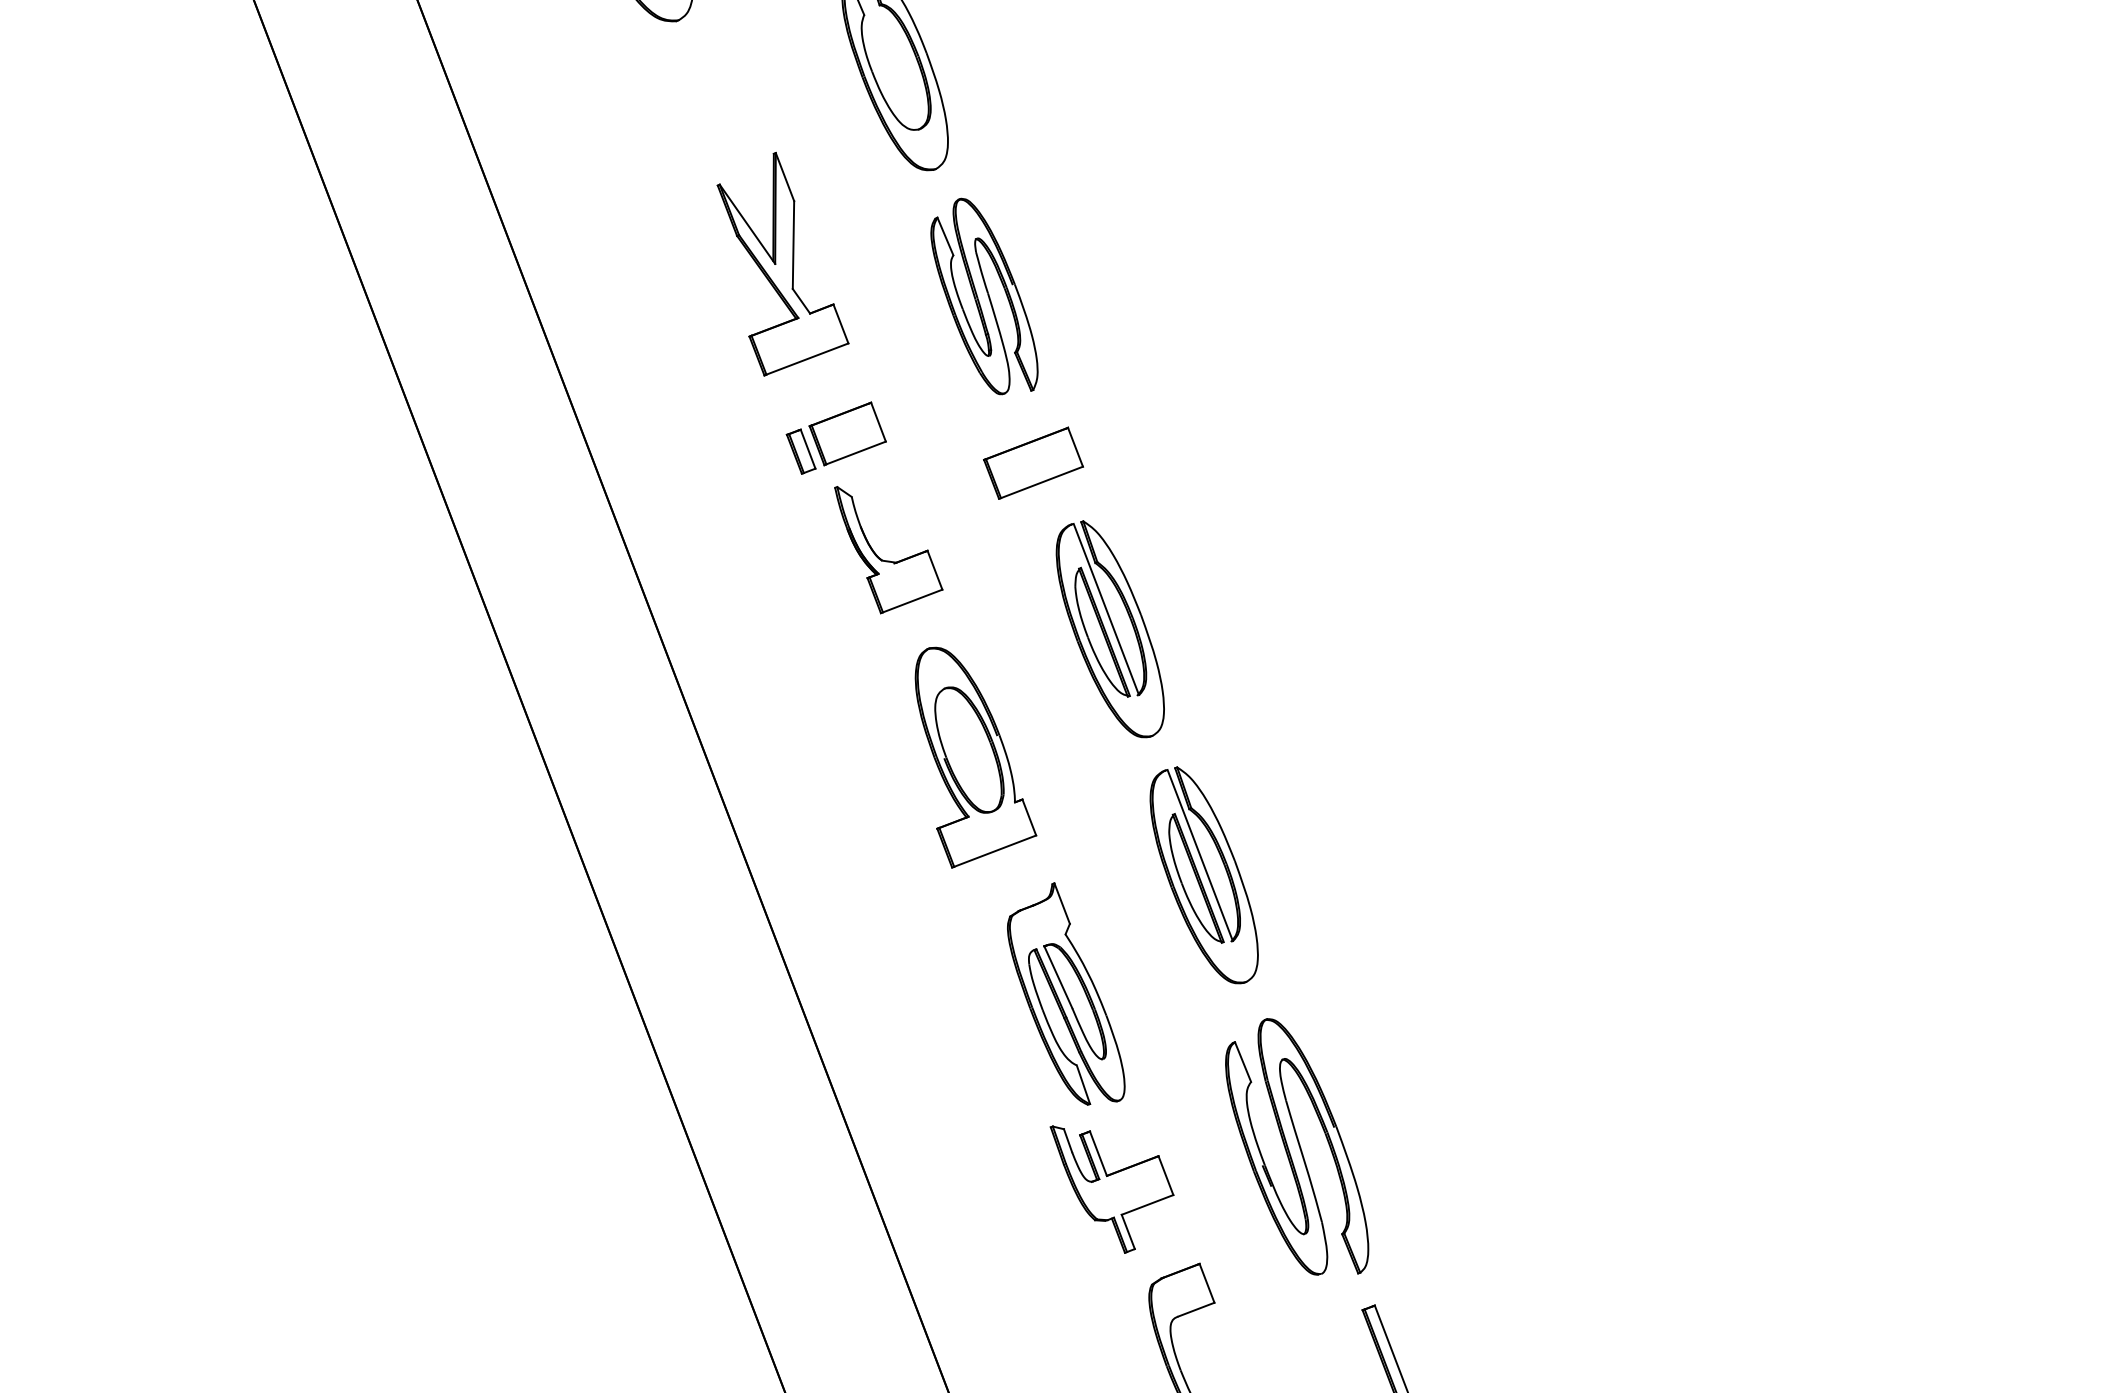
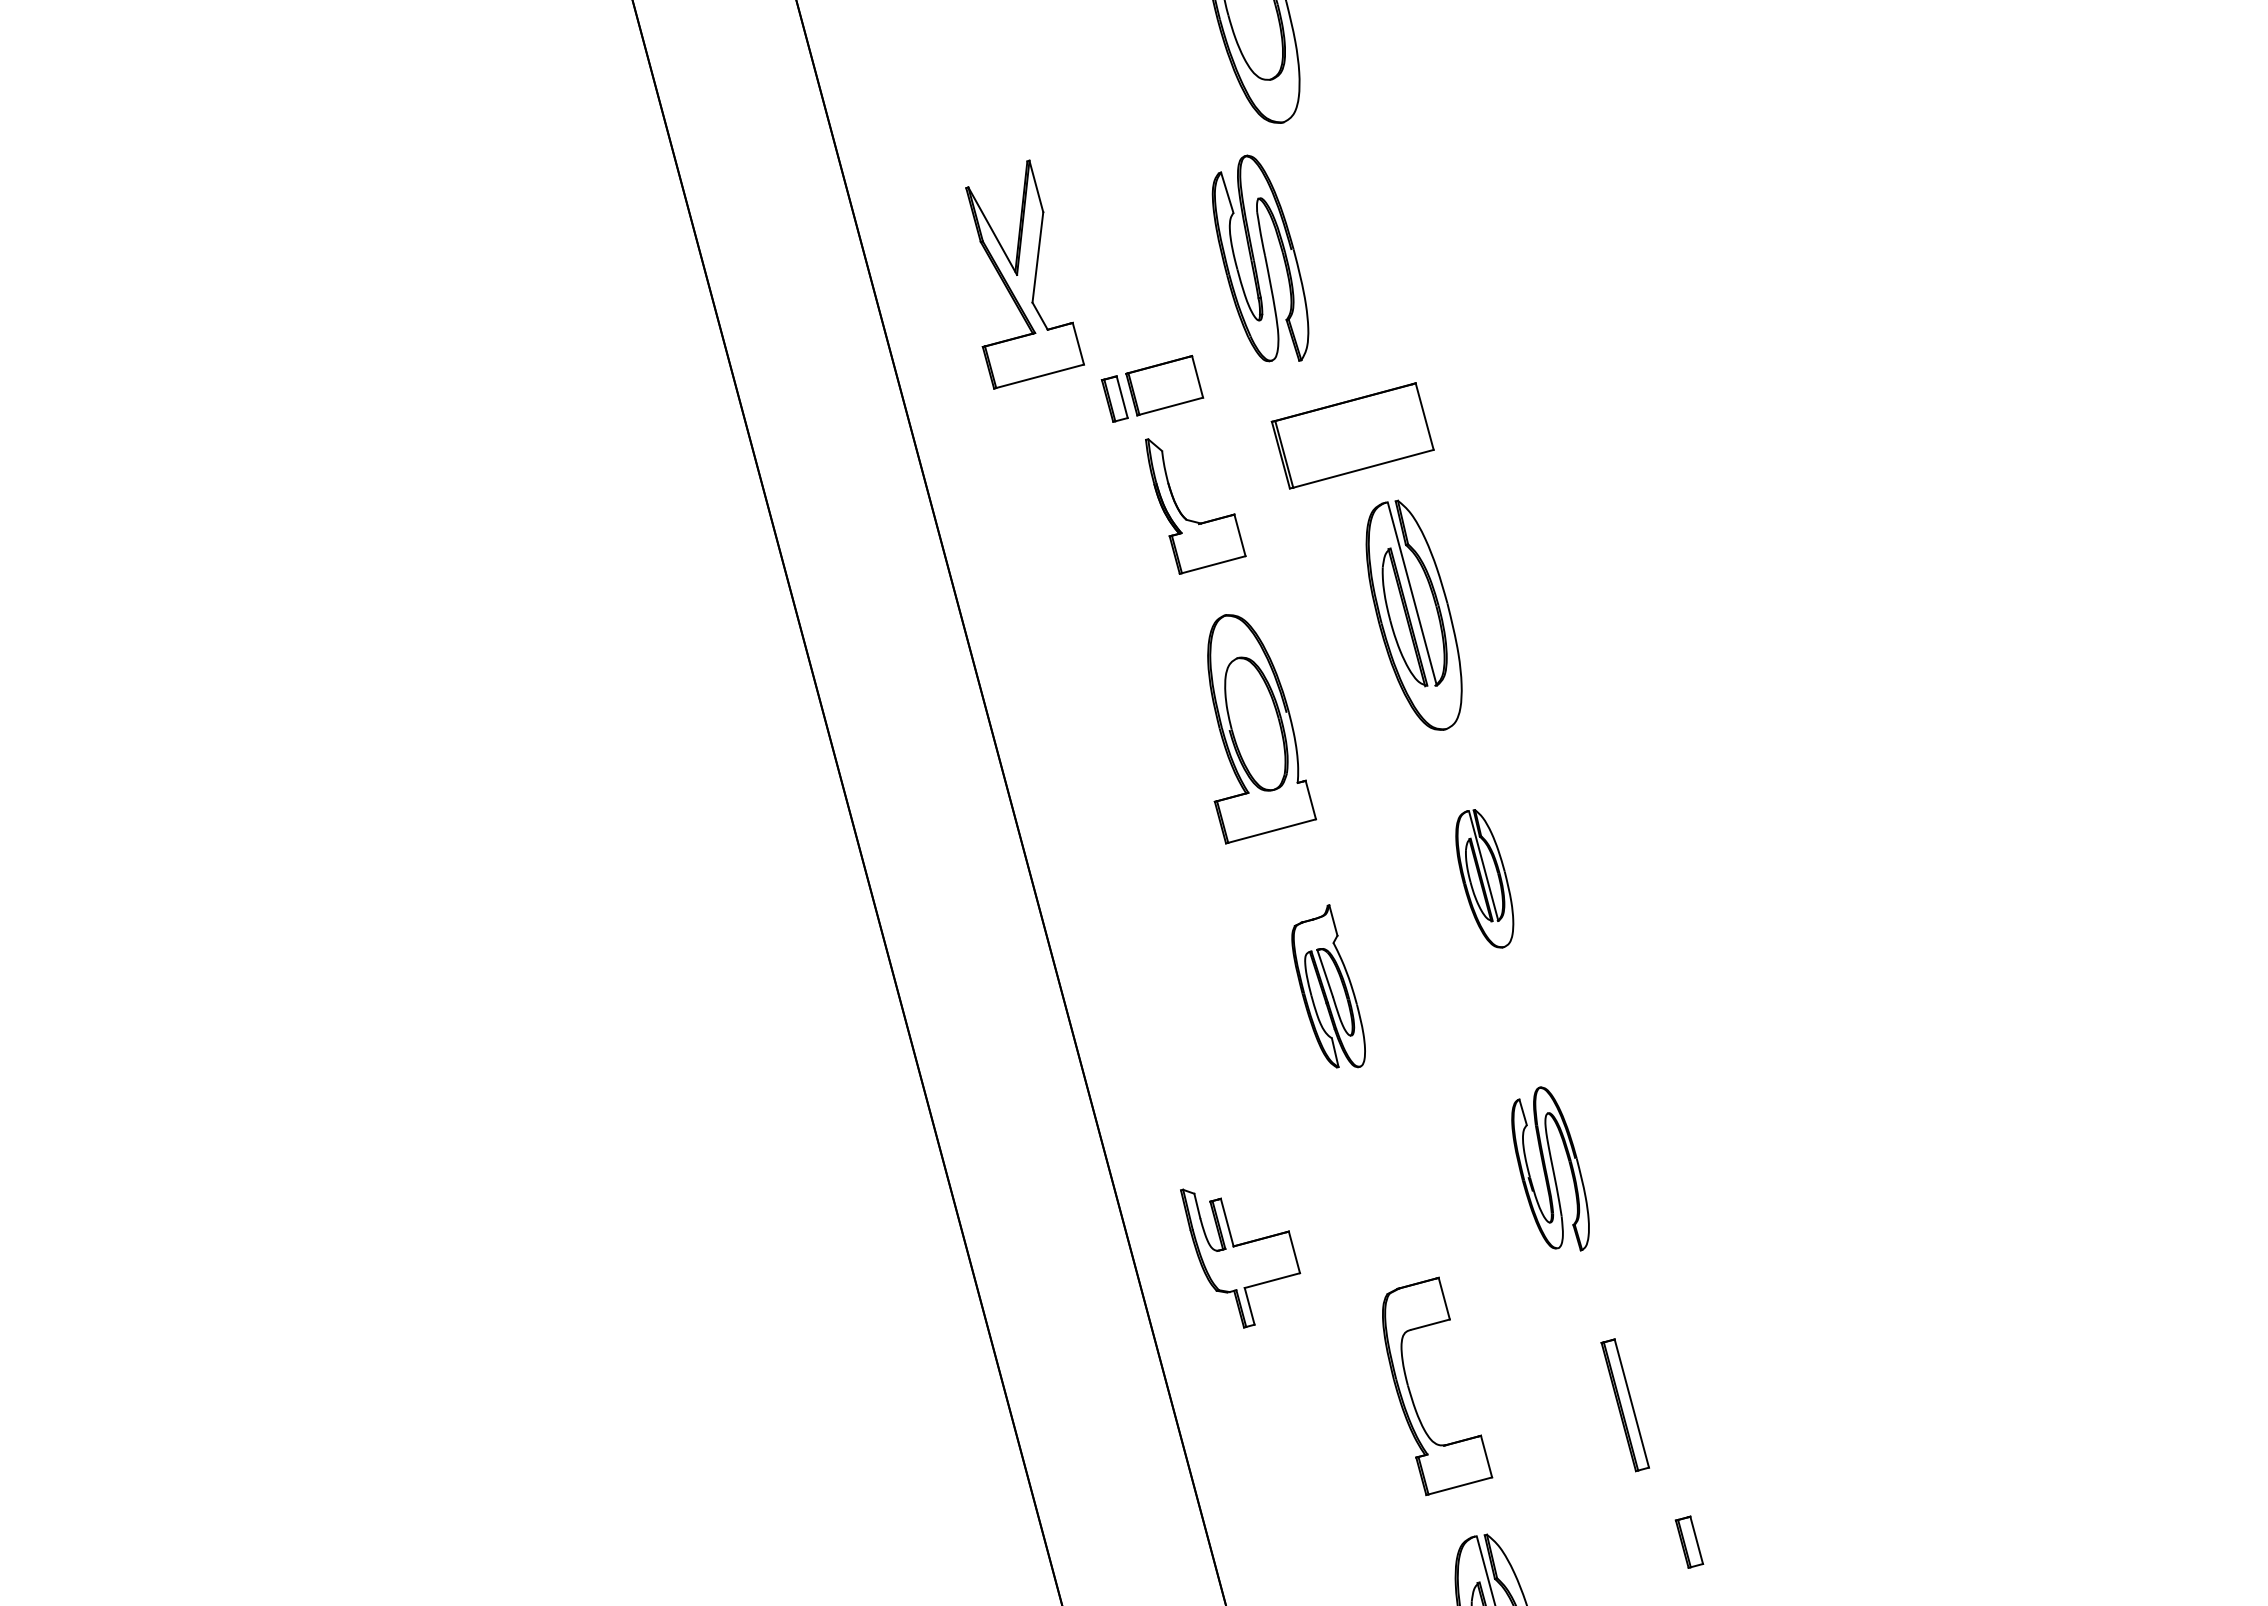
part: (782, 262) -> (1024, 274), moved
part: (983, 296) -> (1260, 258), moved
part: (1033, 463) -> (1352, 435), size x1.6
part: (1203, 875) -> (1484, 878), size x0.6
part: (1064, 994) -> (1328, 986), size x0.7
part: (1296, 1147) -> (1550, 1168), size x0.6
part: (1114, 1186) -> (1240, 1258), moved

